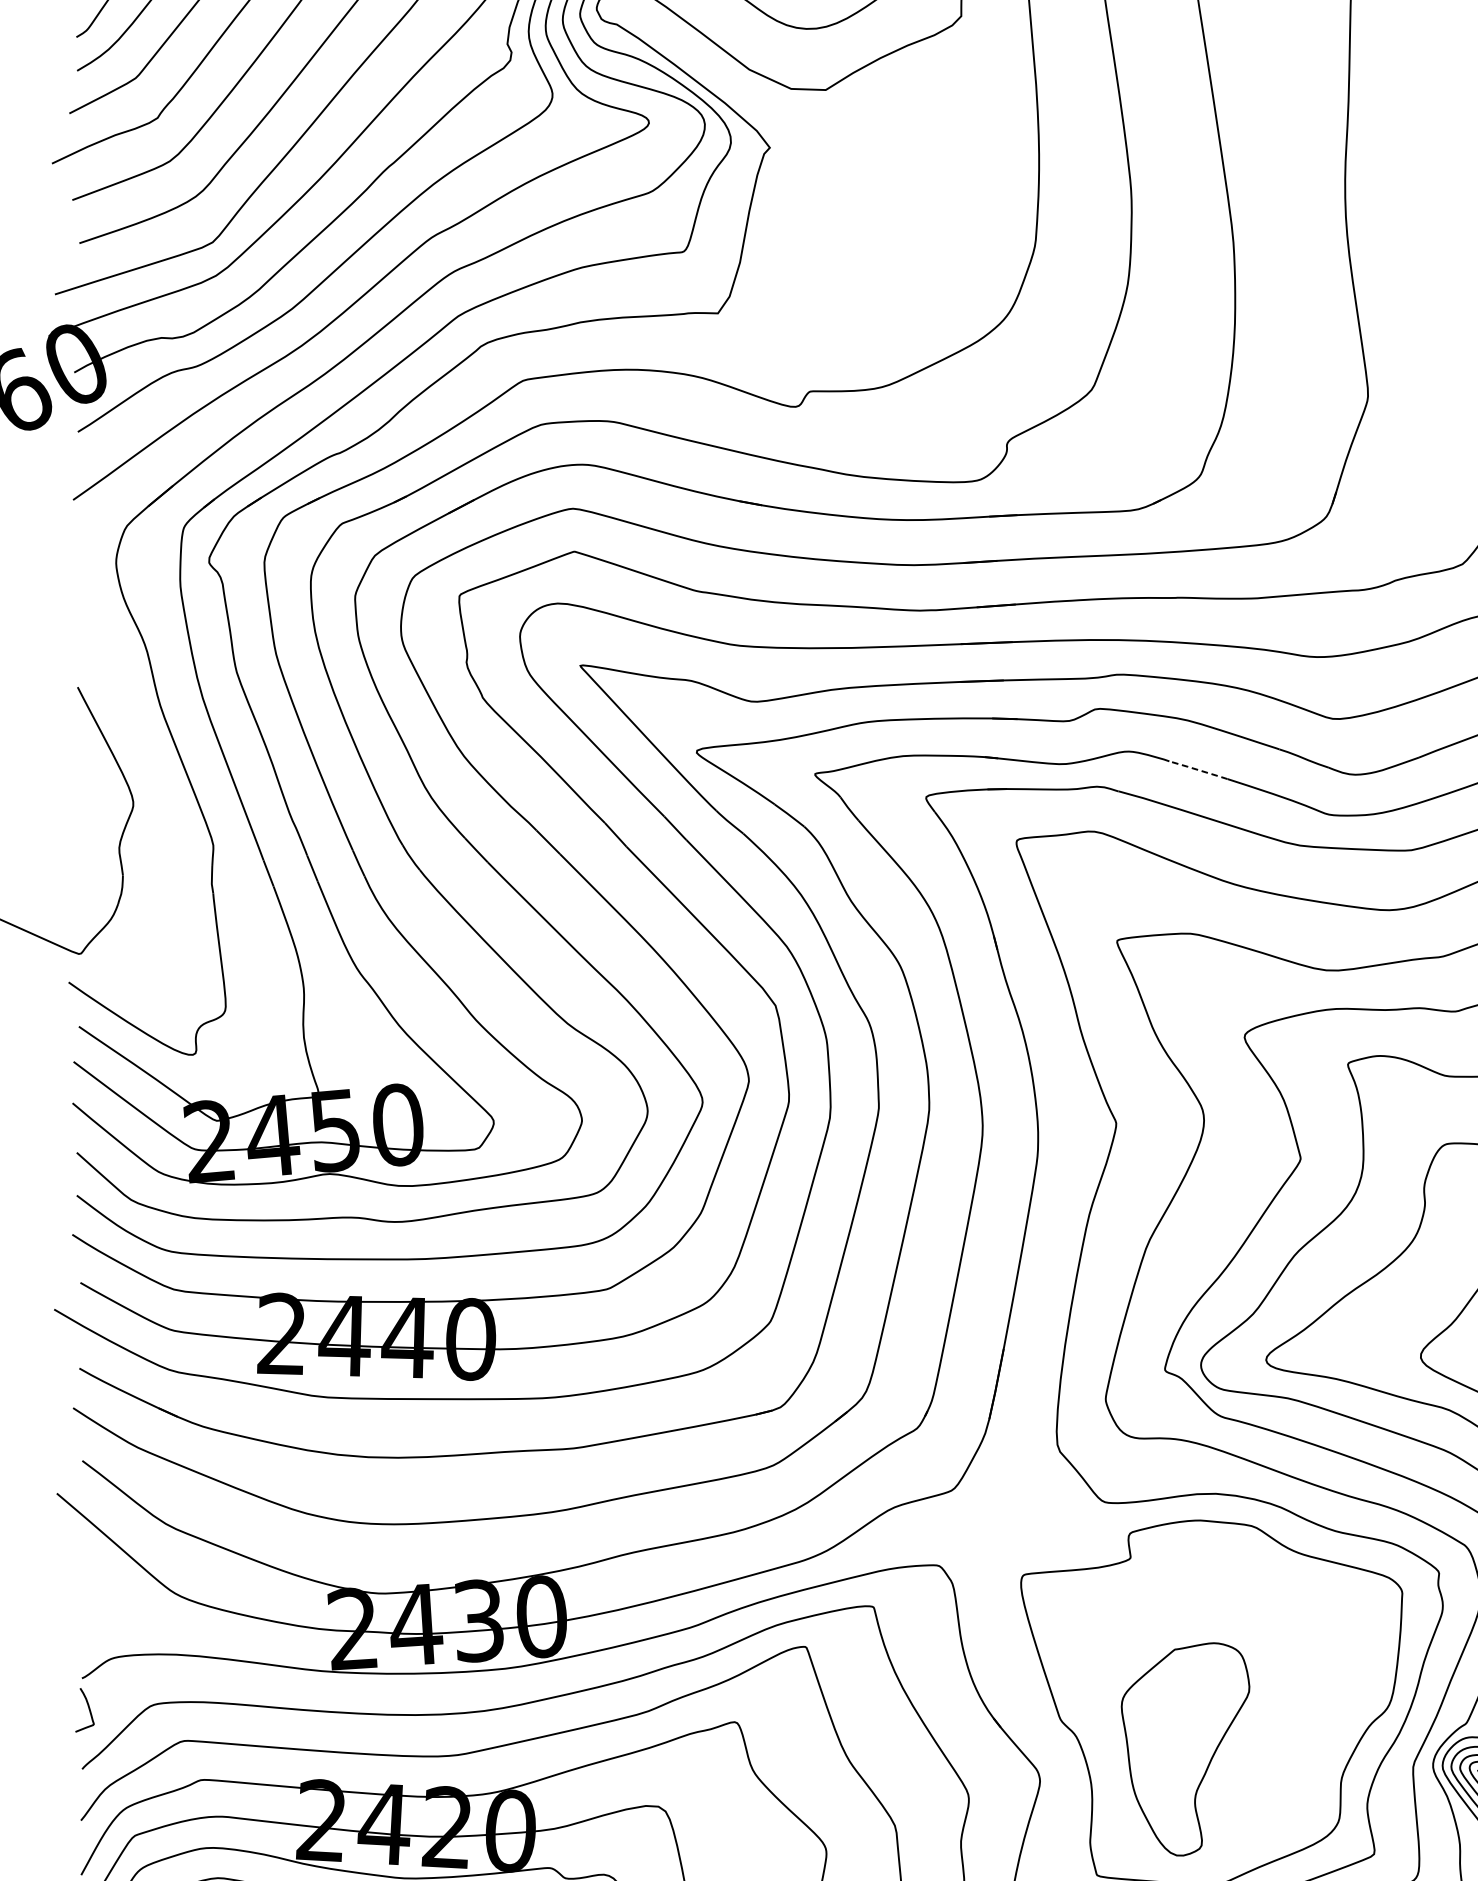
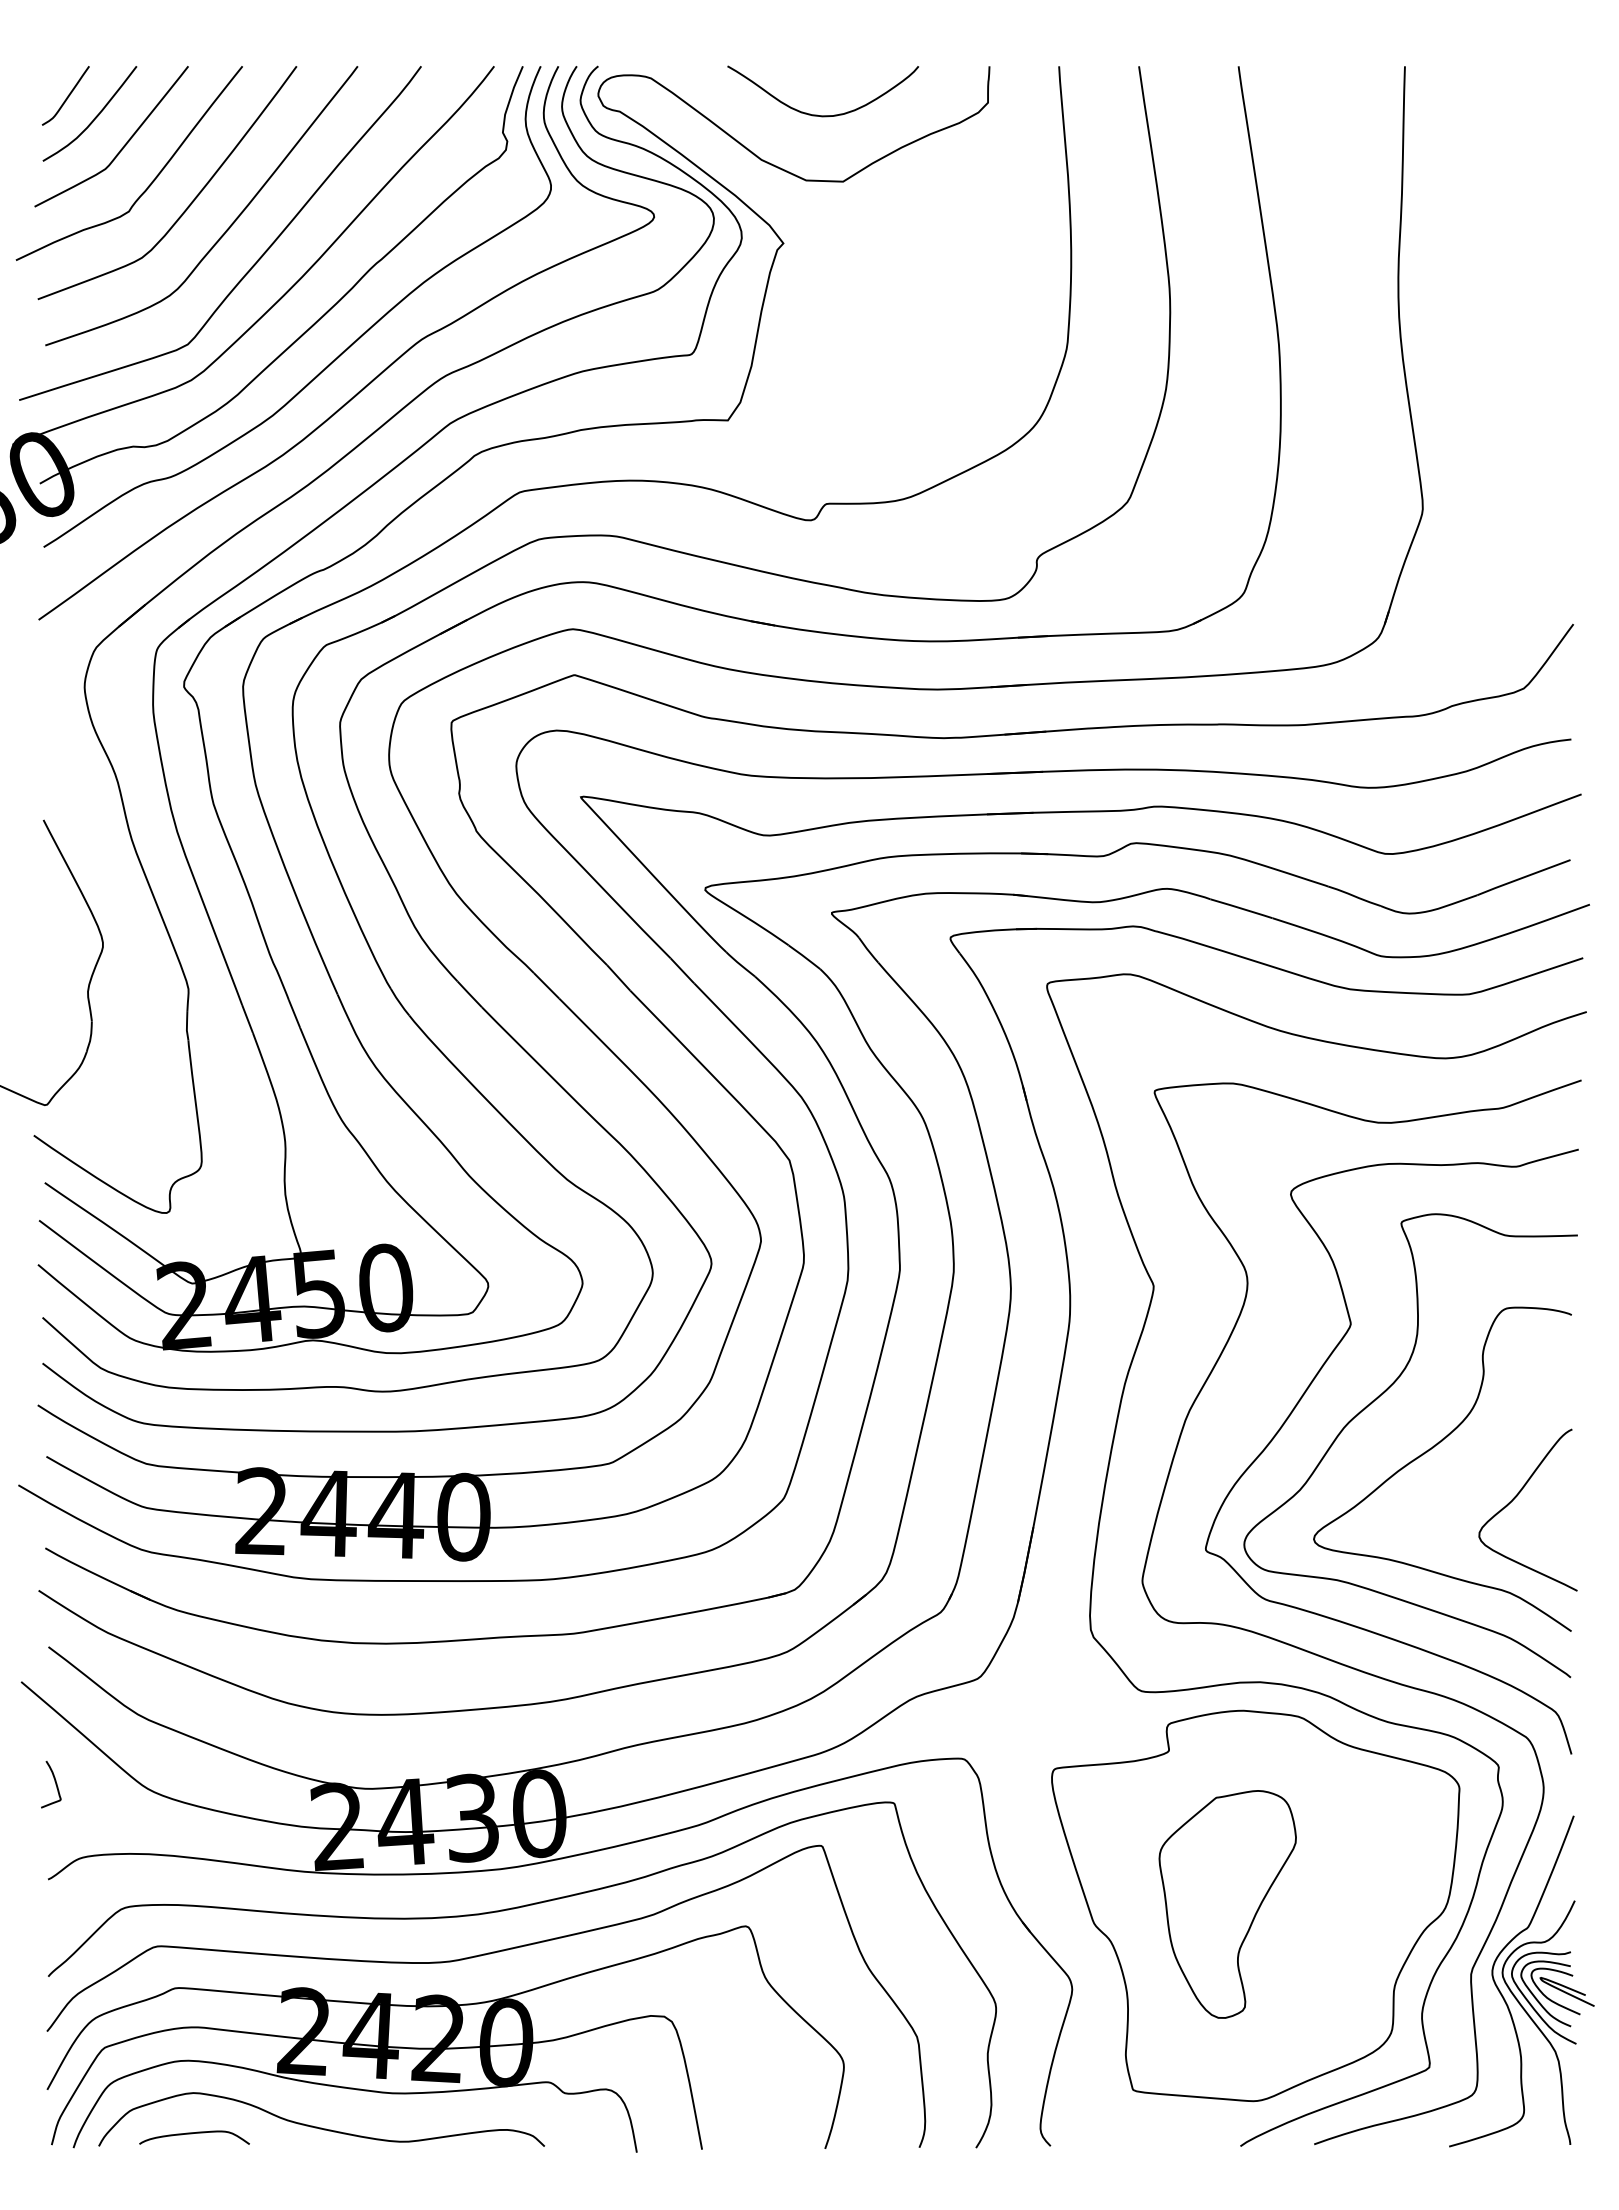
line: (1198, 769) -> (1241, 908), dashed -> solid
curve: (88, 1710) -> (55, 1784), moved
part: (1185, 1749) -> (1227, 1904), moved

